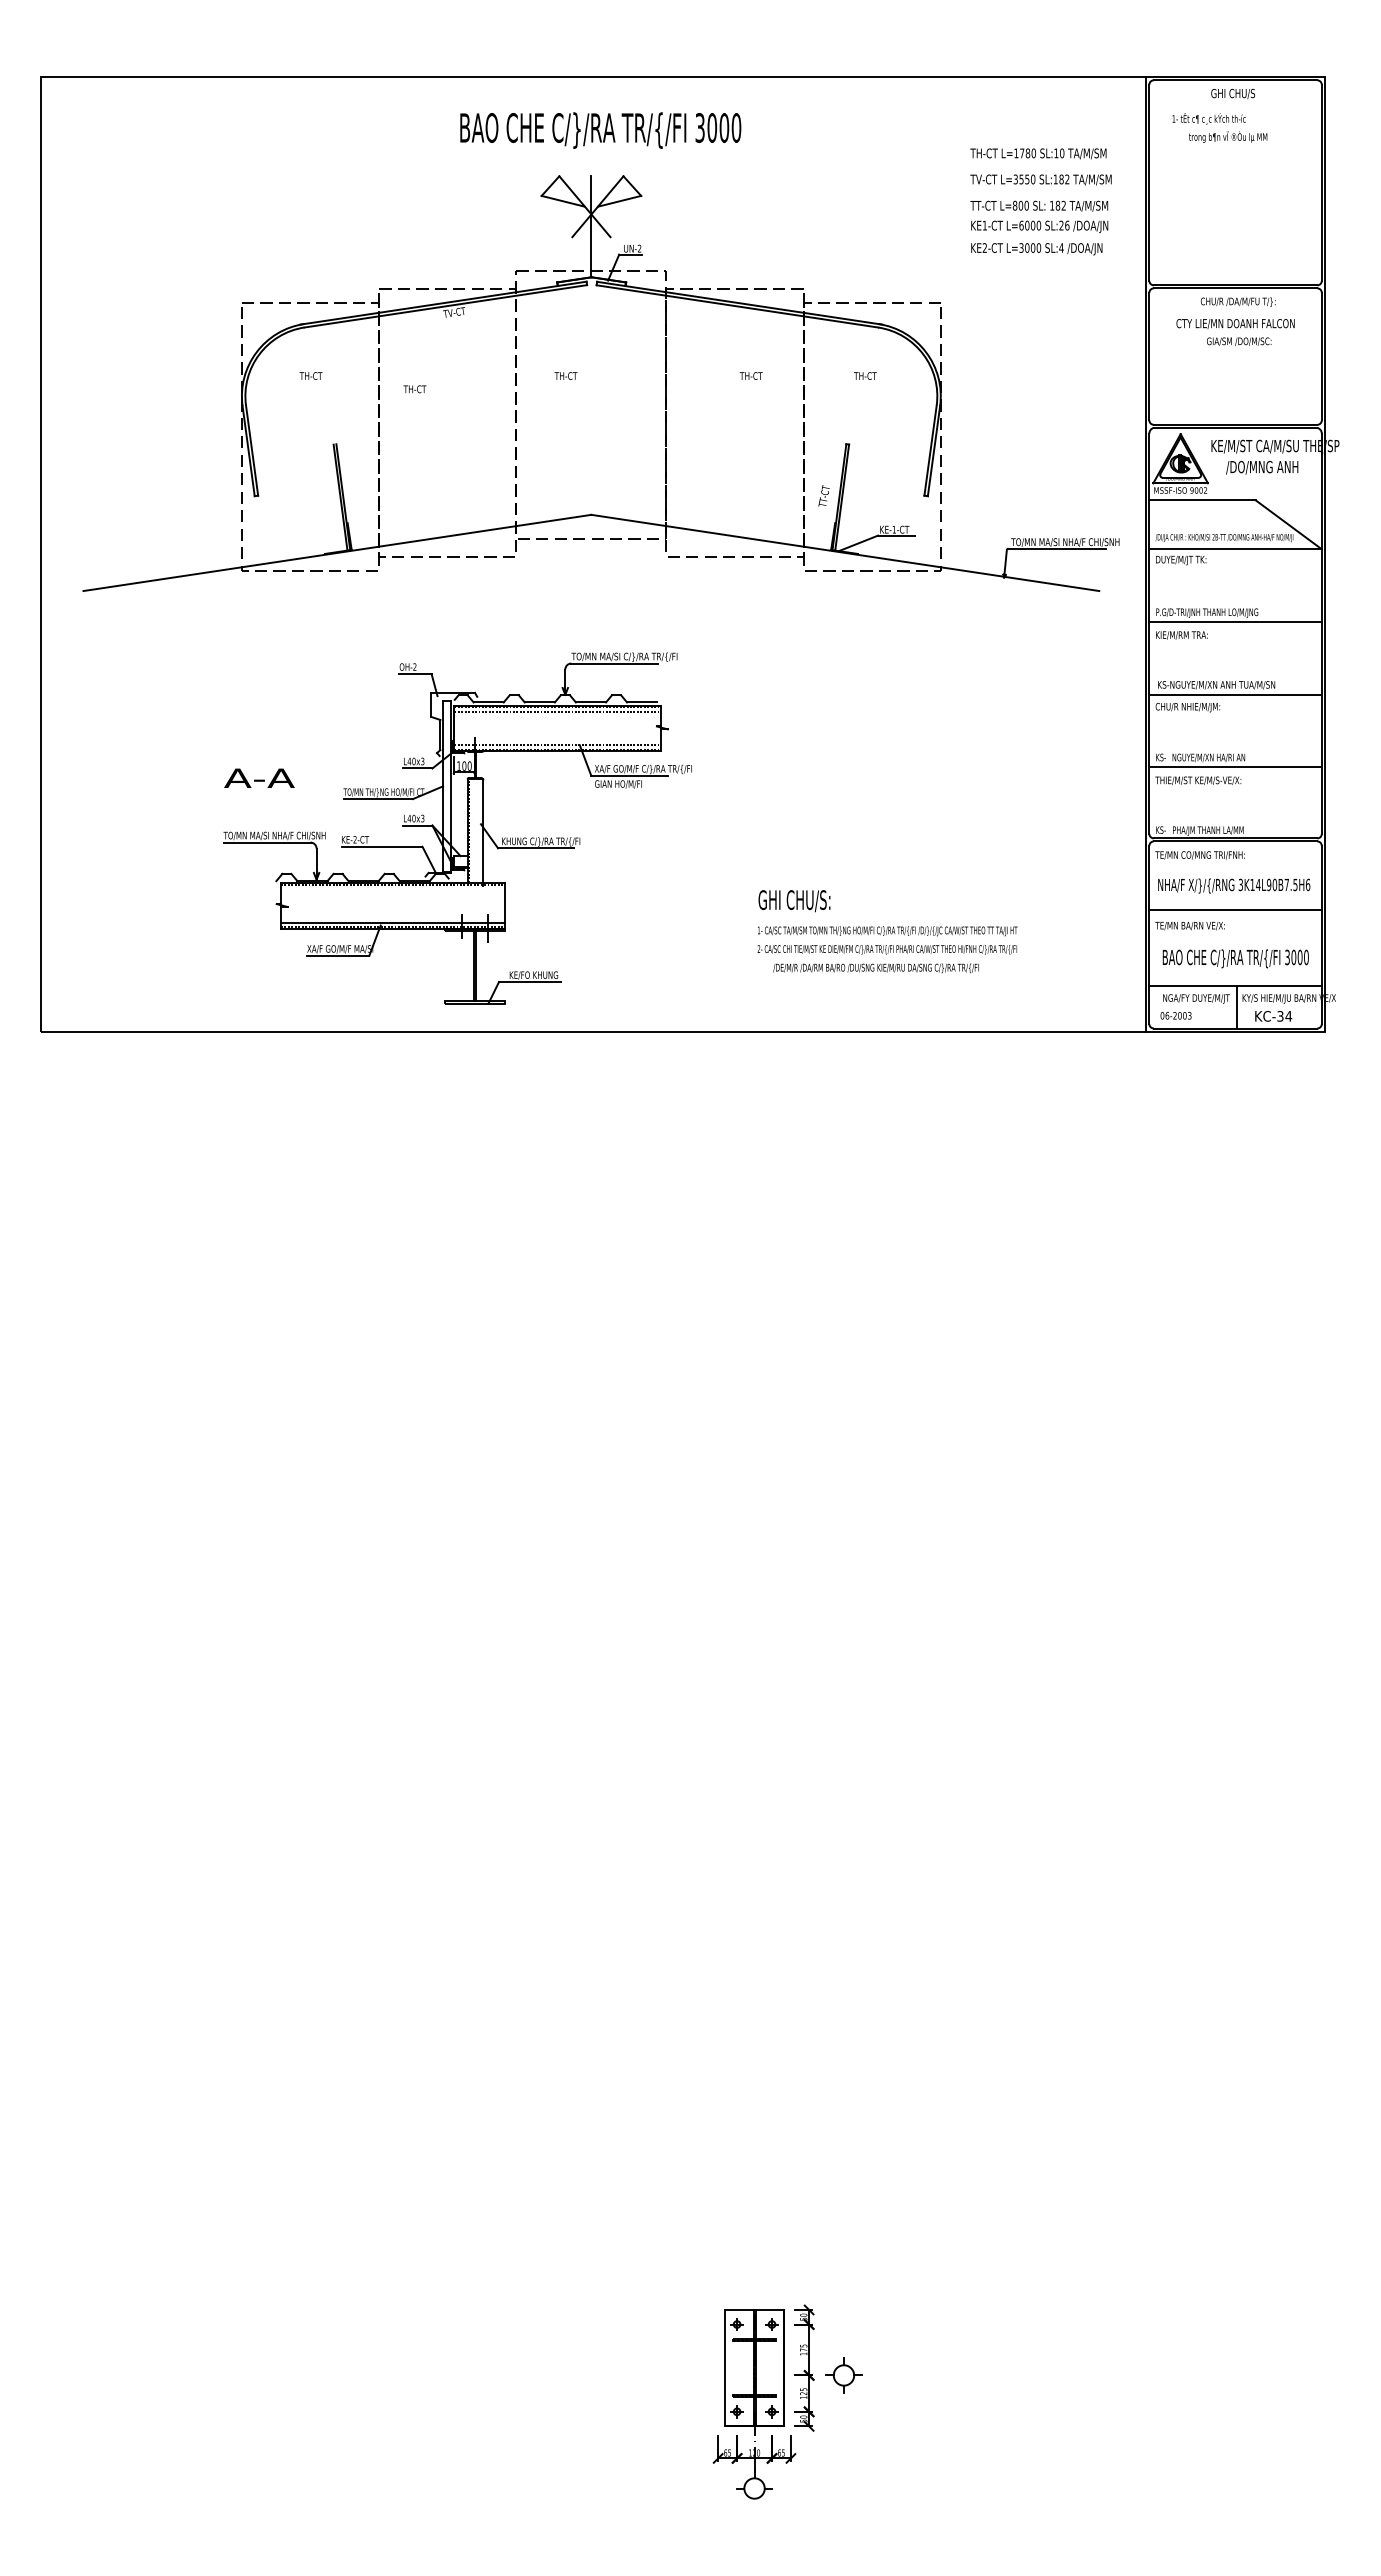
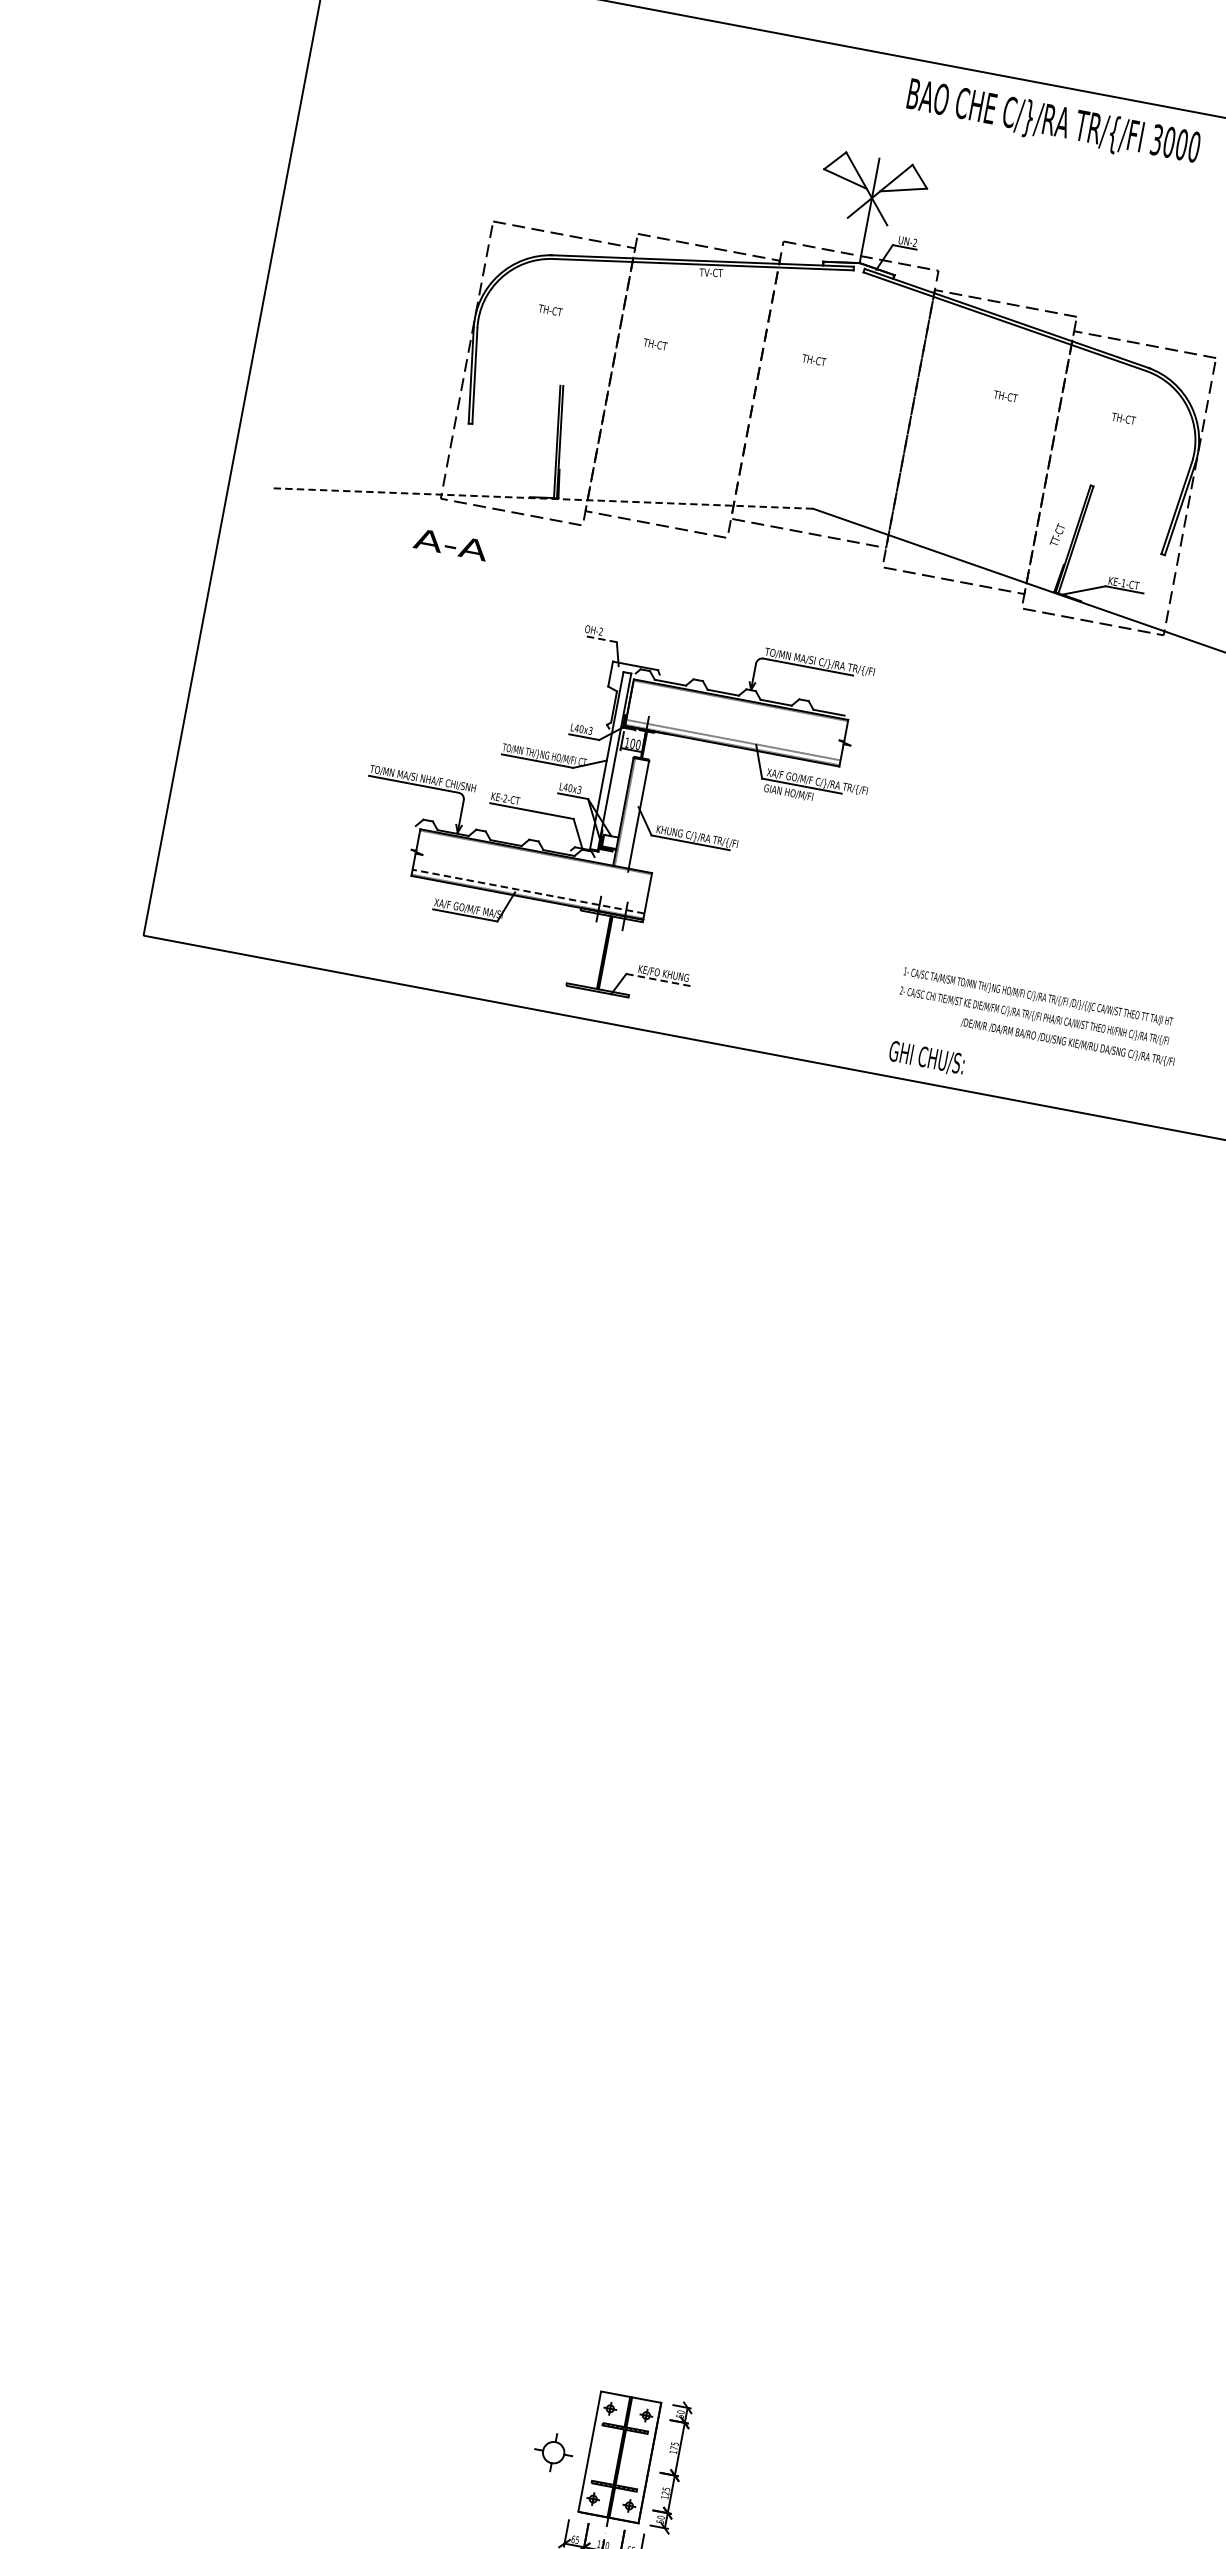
text: (600, 130) -> (1053, 123), moved
line: (337, 552) -> (543, 498), solid -> dashed
line: (414, 674) -> (599, 639), solid -> dashed
line: (557, 711) -> (739, 705), removed
text: (259, 777) -> (451, 543), moved
text: (794, 901) -> (926, 1058), moved
line: (392, 922) -> (527, 891), solid -> dashed
text: (875, 968) -> (1067, 1042), moved
line: (530, 982) -> (658, 980), solid -> dashed
part: (843, 2375) -> (553, 2452), moved

